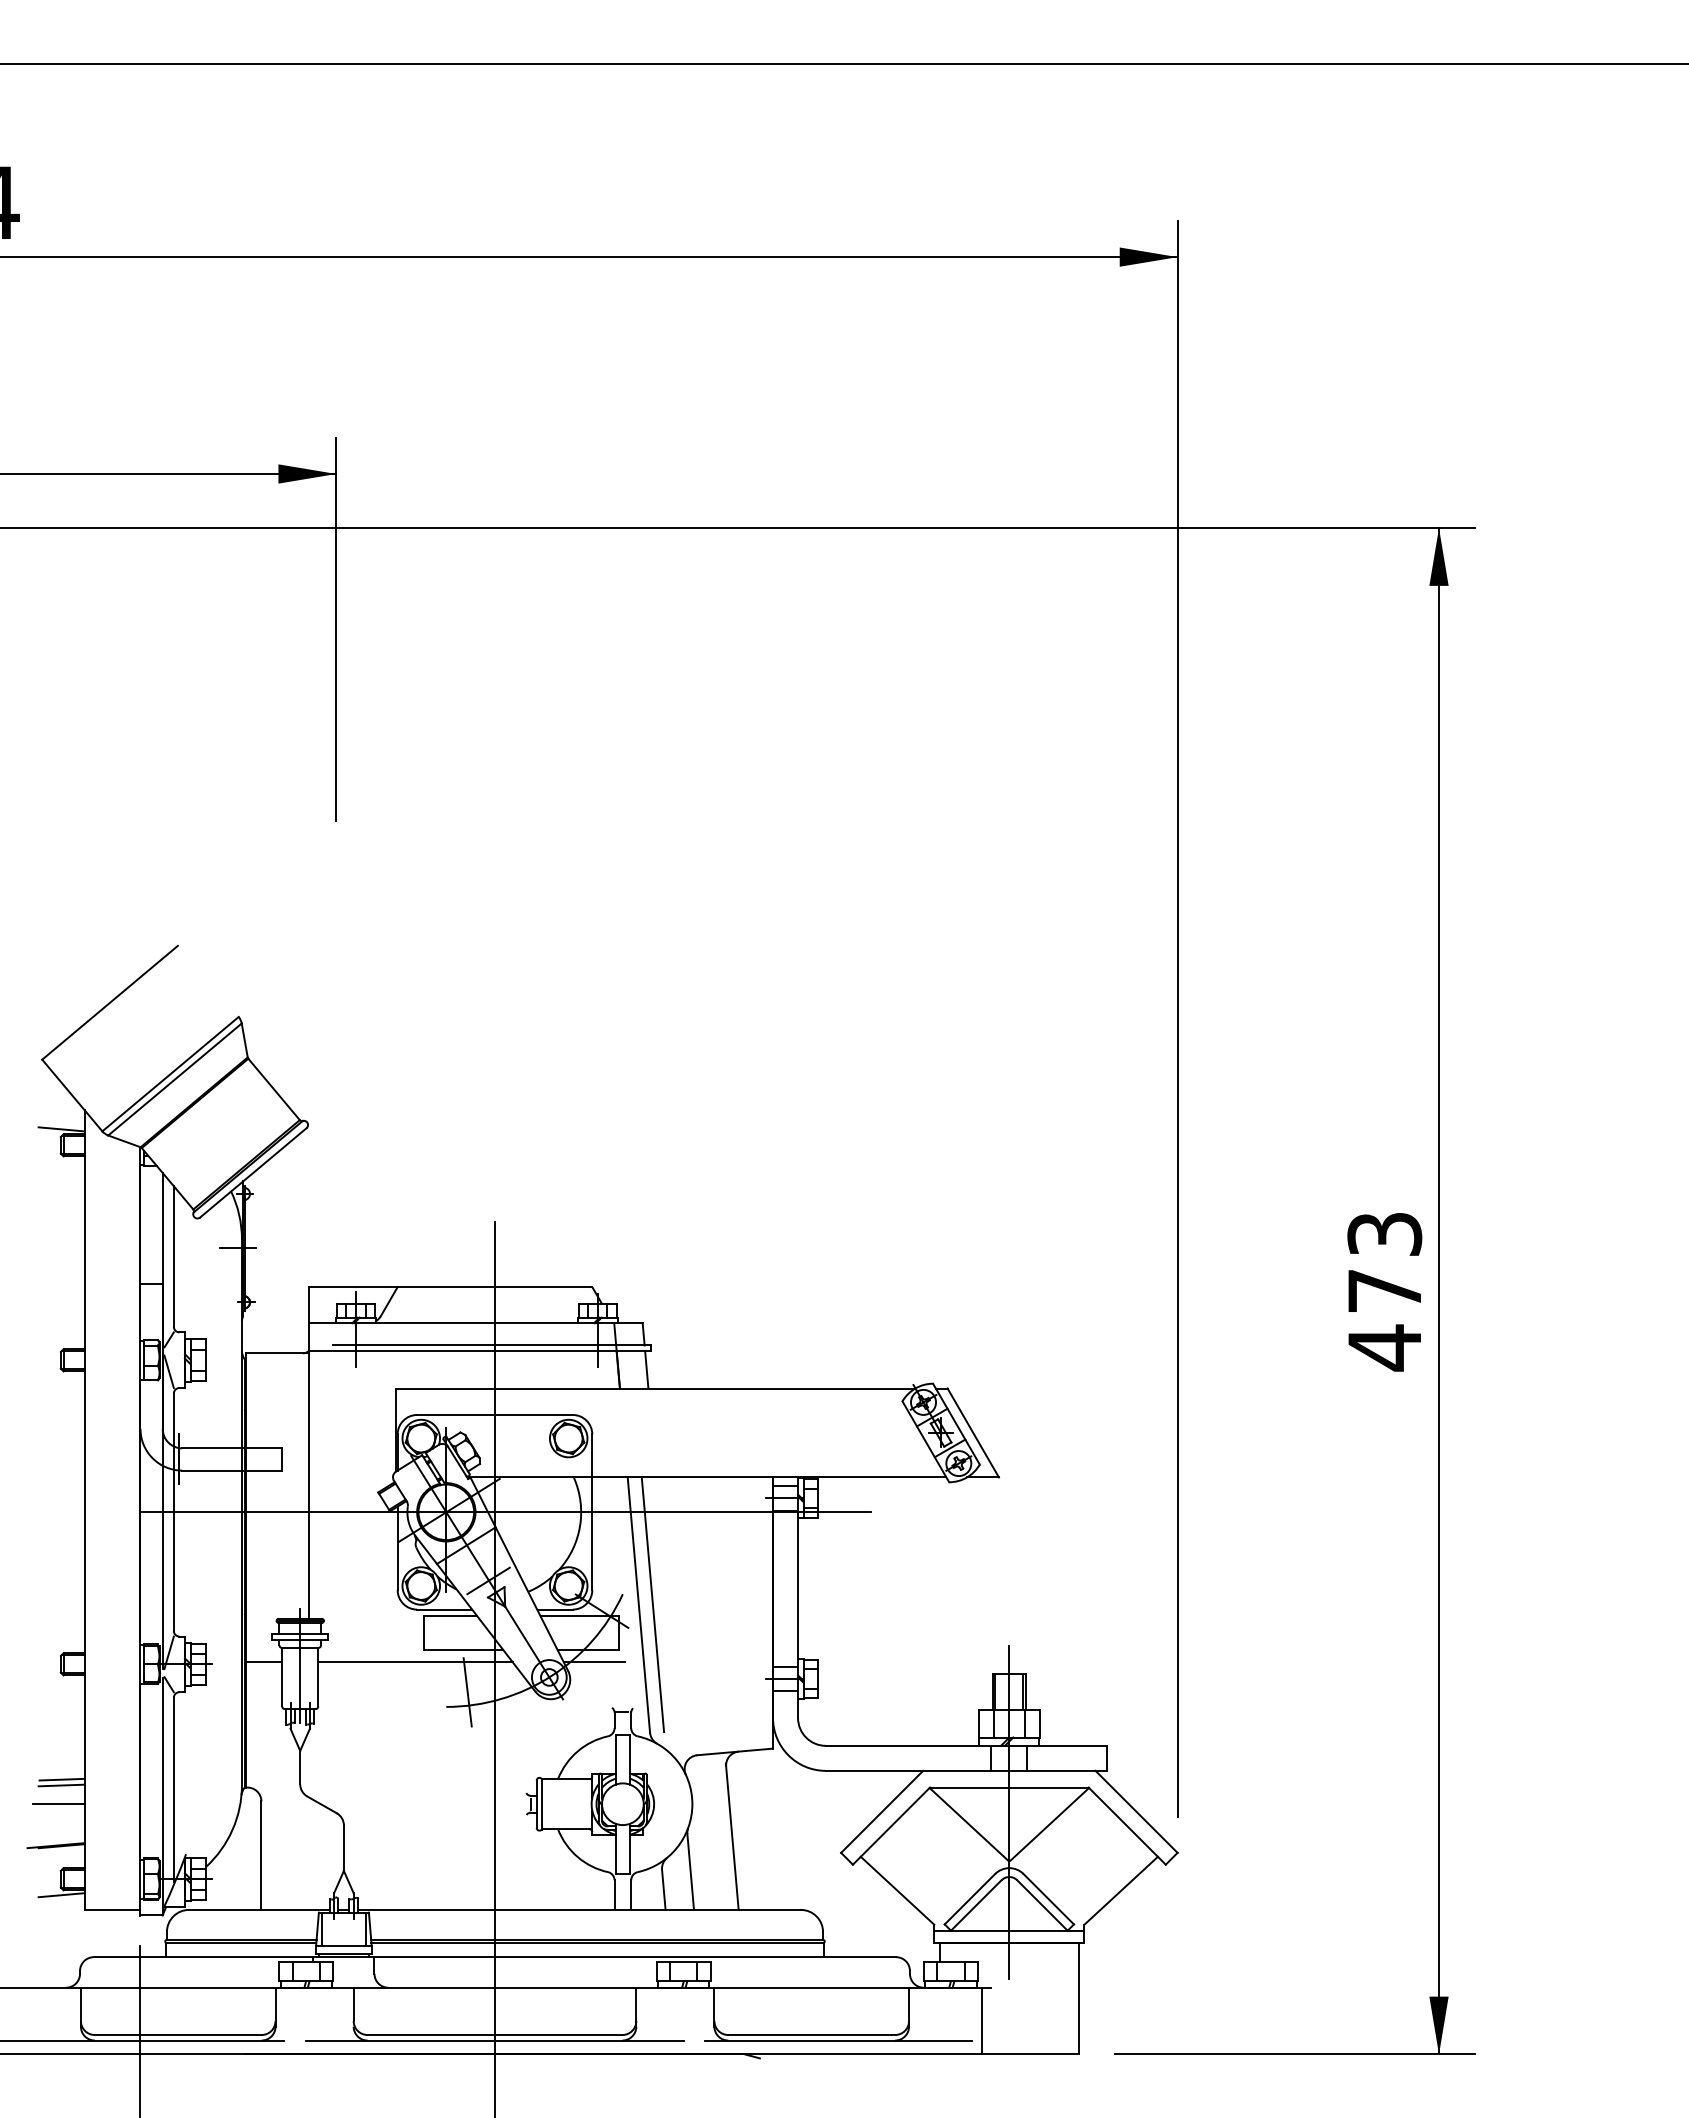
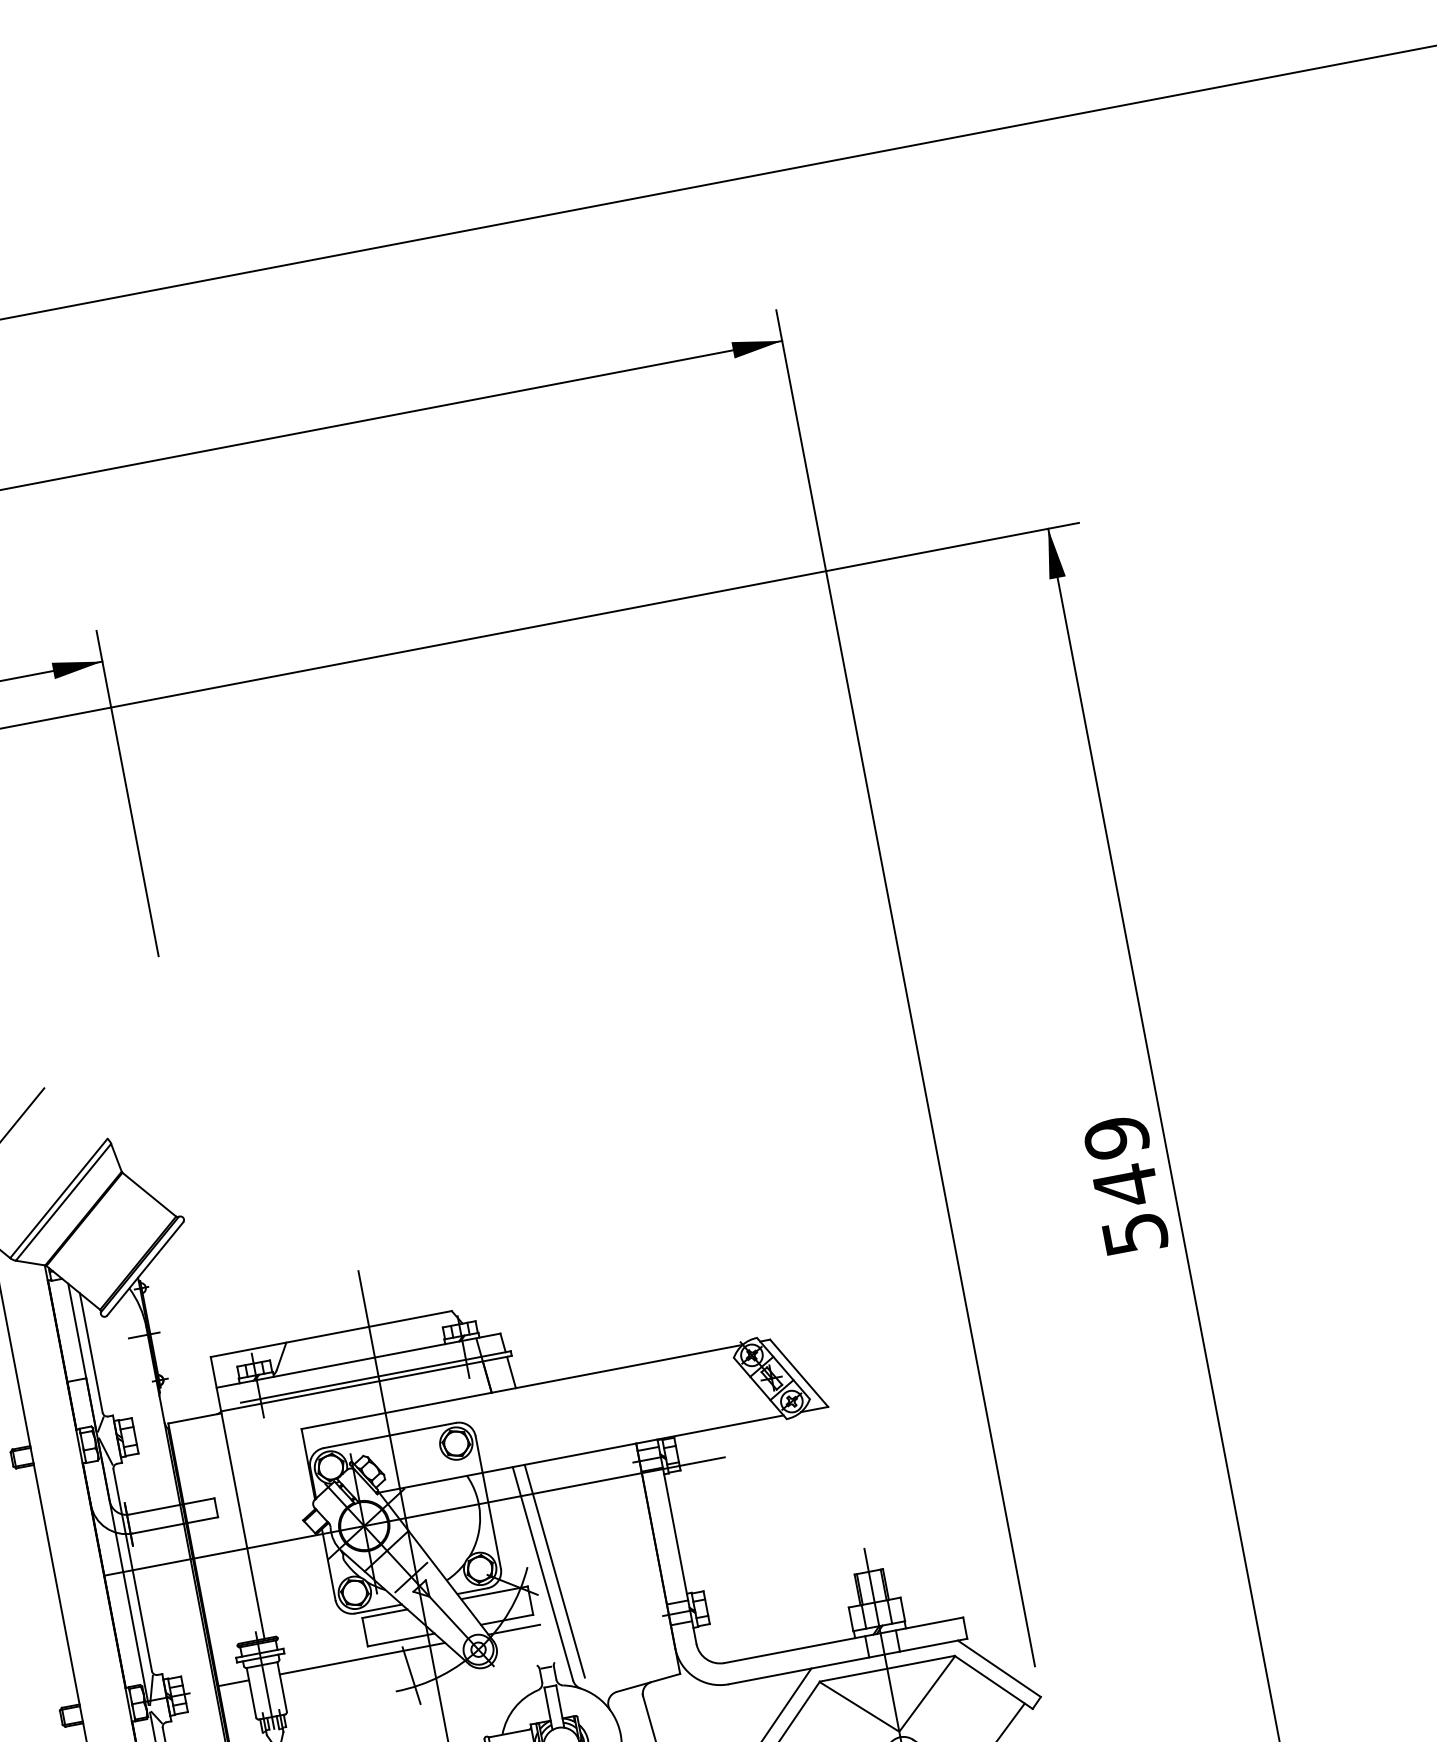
text: (1384, 1291) -> (1125, 1186), 473 -> 549

